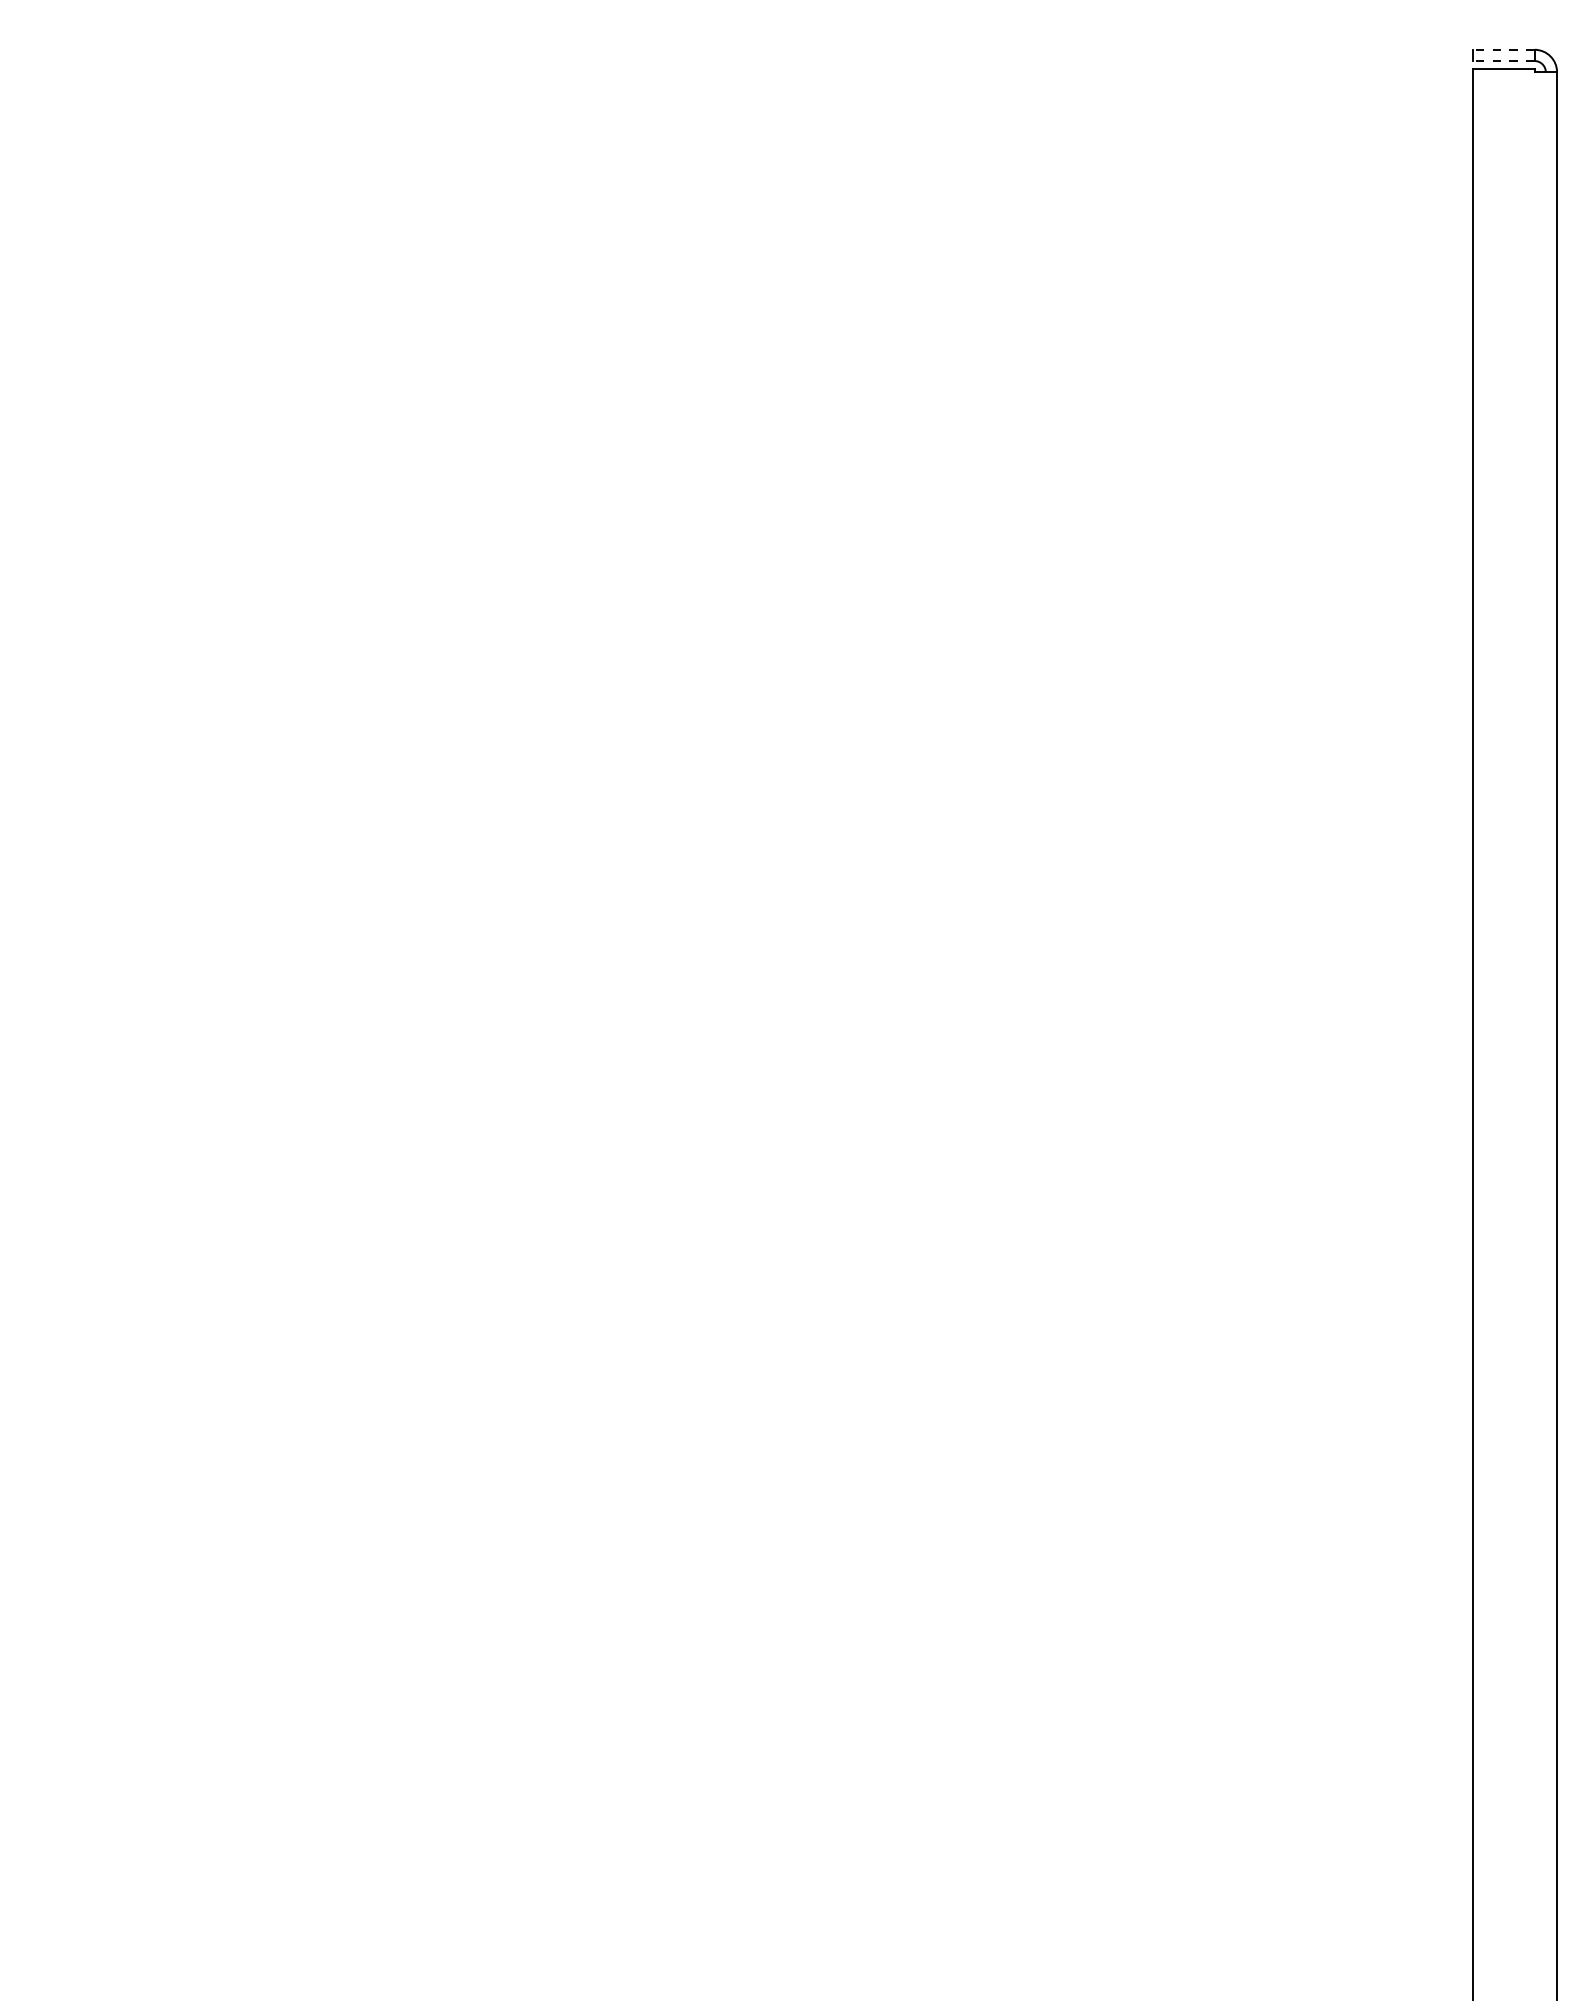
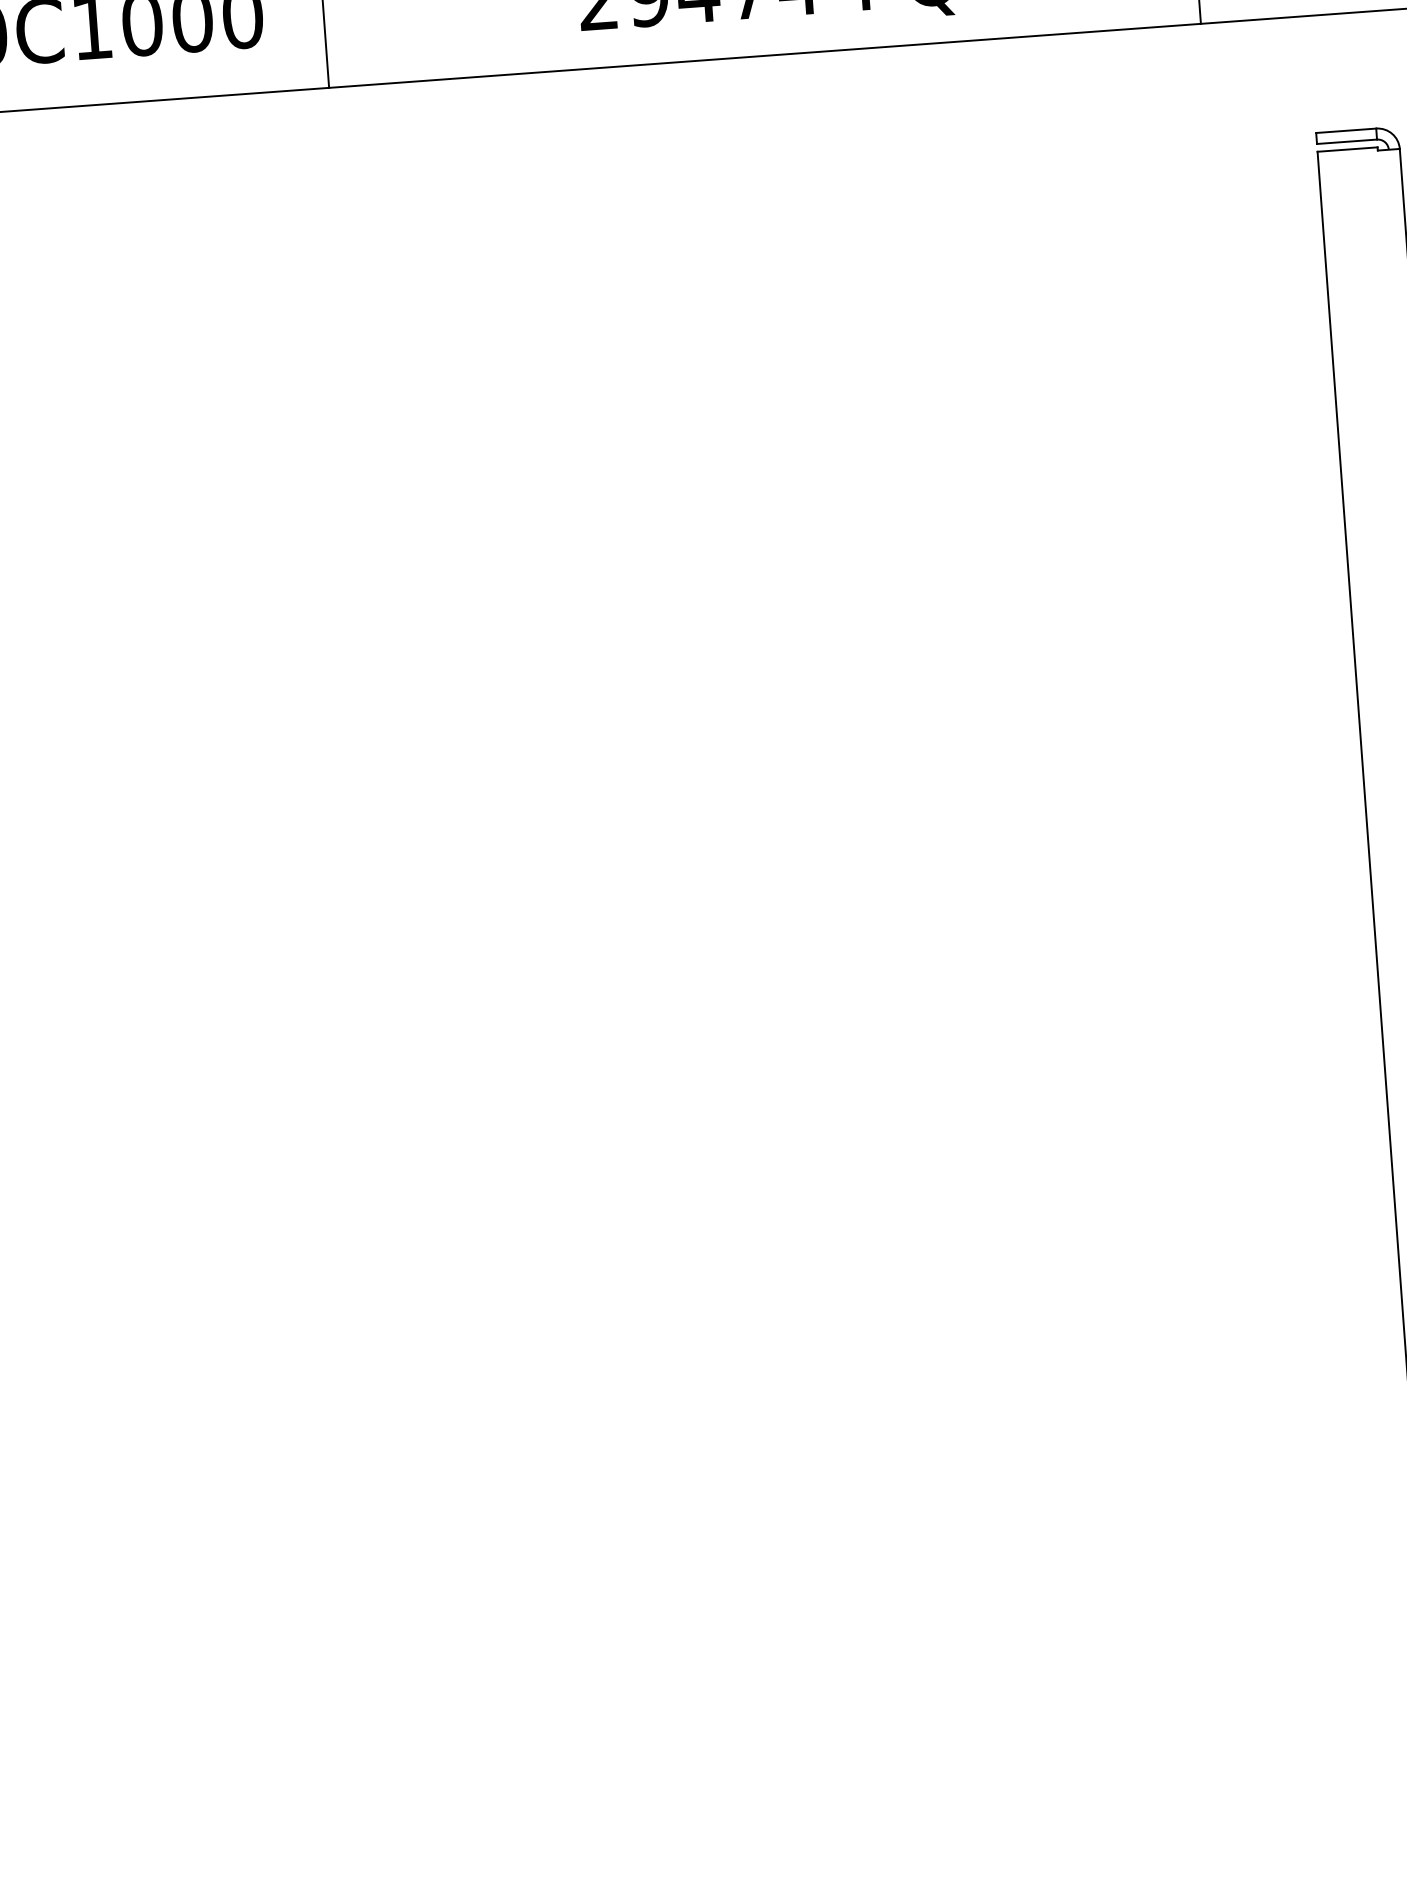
line: (1503, 49) -> (1345, 130), dashed -> solid
line: (1503, 61) -> (1346, 142), dashed -> solid

